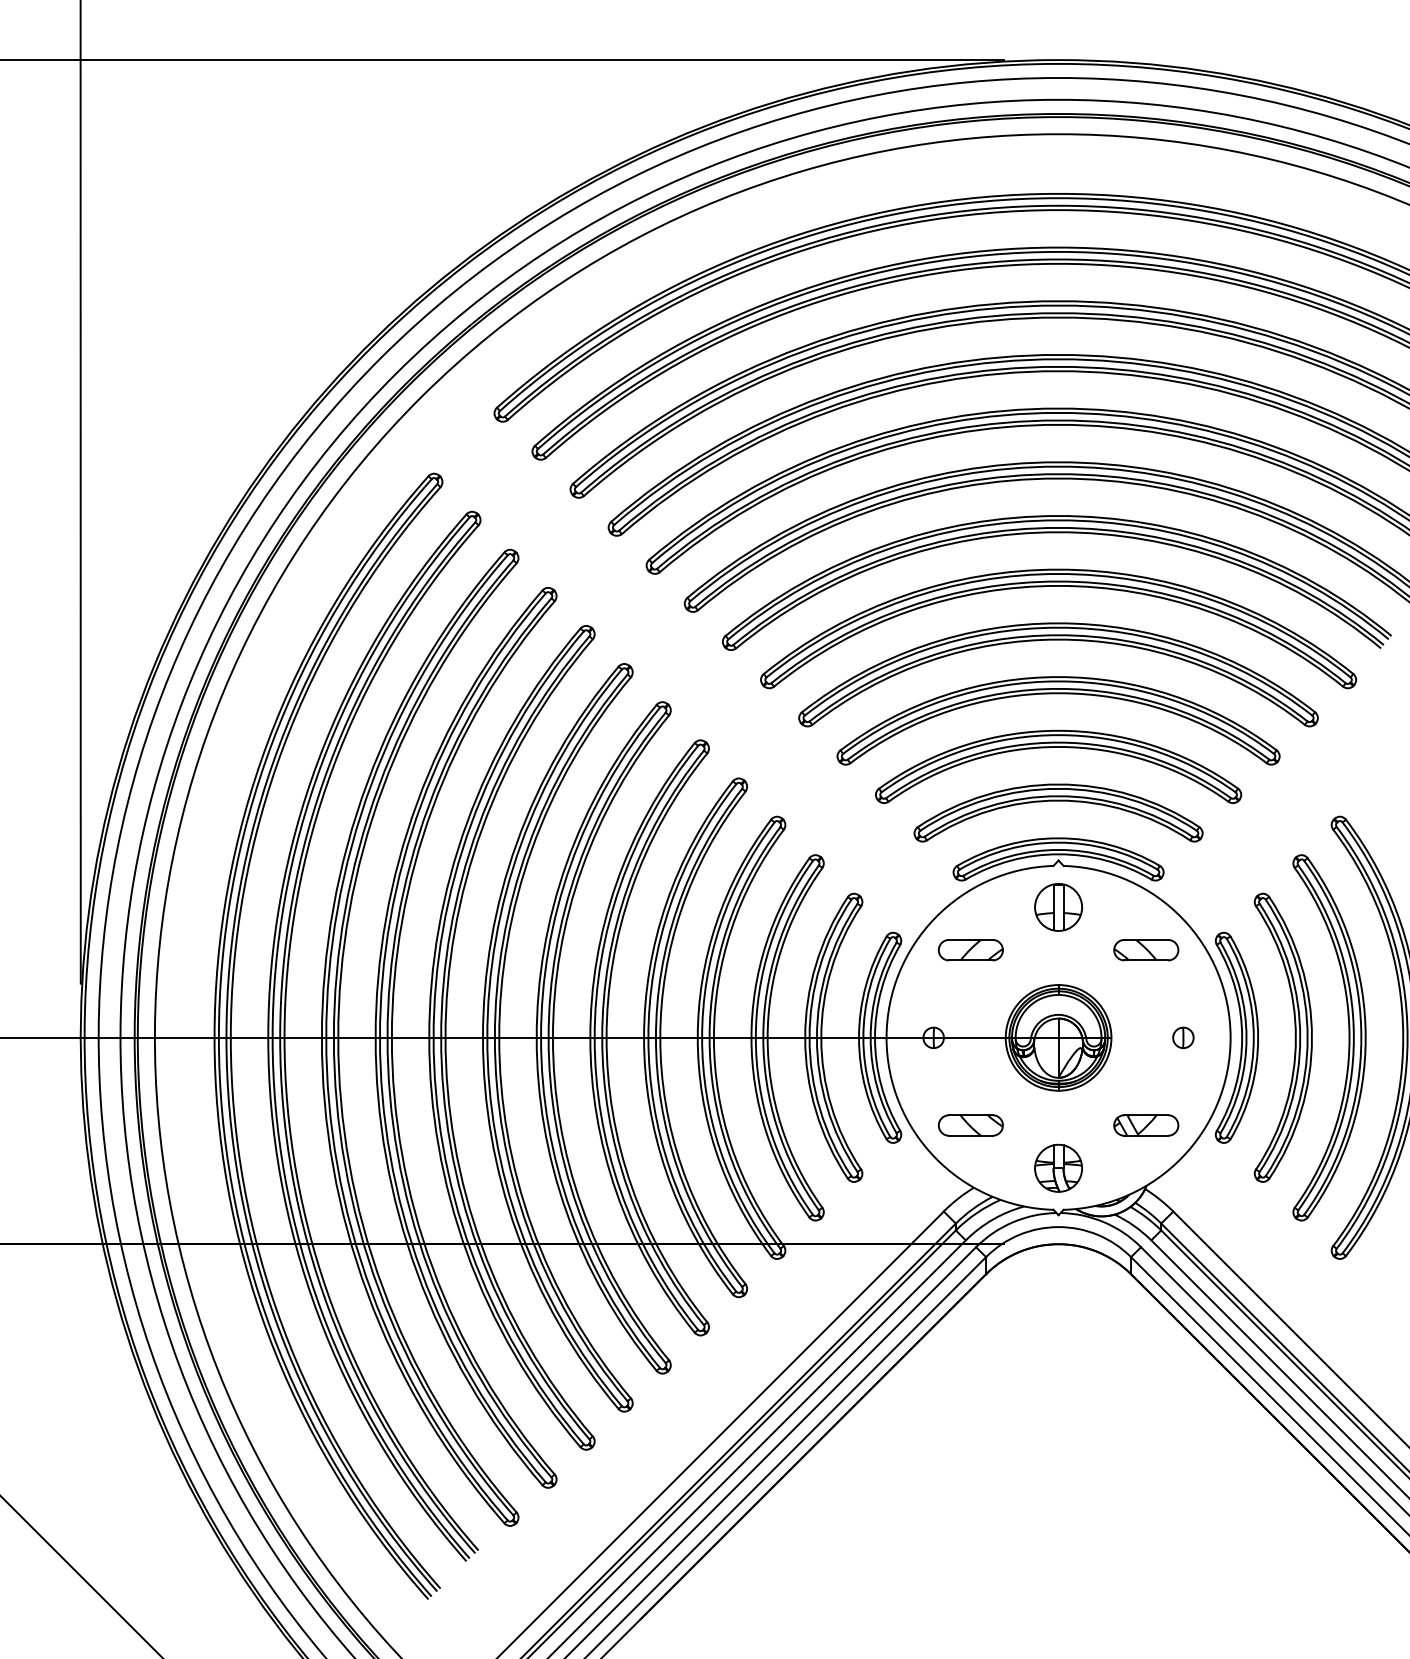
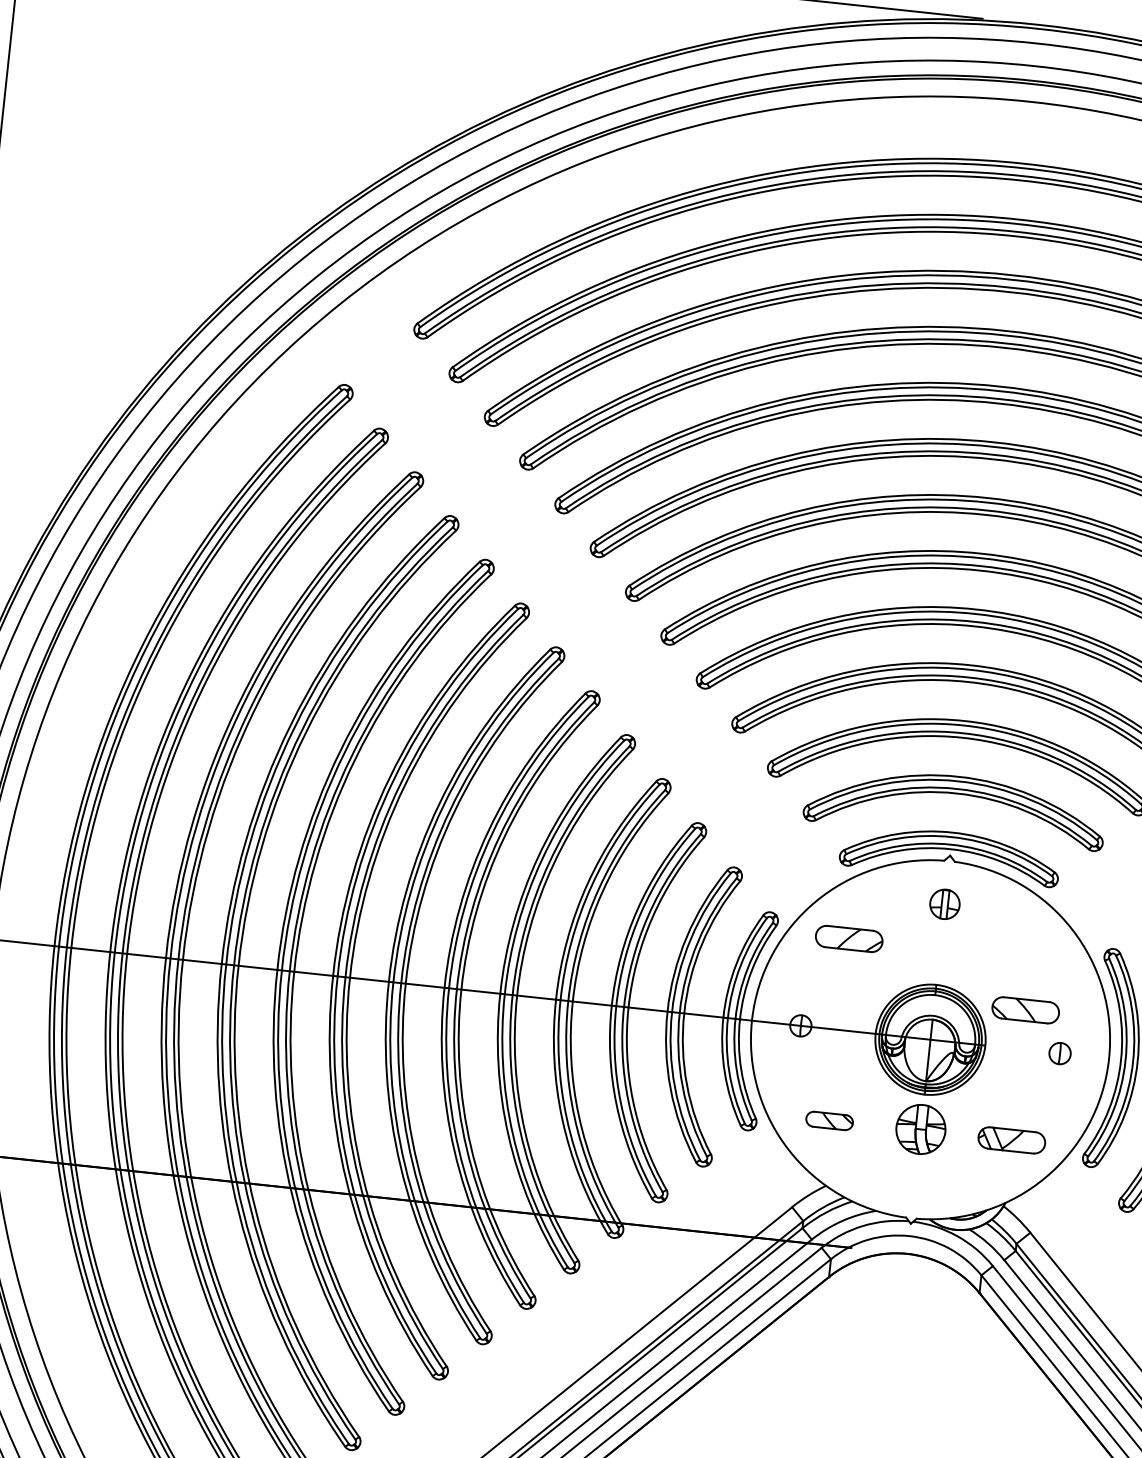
part: (1058, 907) -> (944, 904), size x0.6
part: (1146, 950) -> (1025, 1010), moved
part: (970, 1125) -> (829, 1120), size x0.7
part: (1058, 1167) -> (920, 1128), moved

